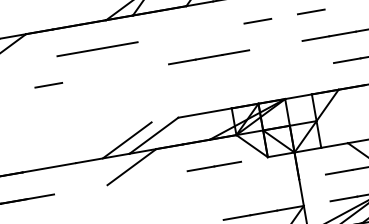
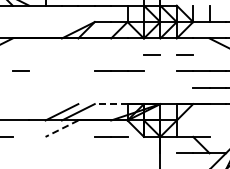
line: (97, 48) -> (53, 54), removed
line: (204, 113) -> (110, 104), solid -> dashed
line: (131, 166) -> (61, 128), solid -> dashed

